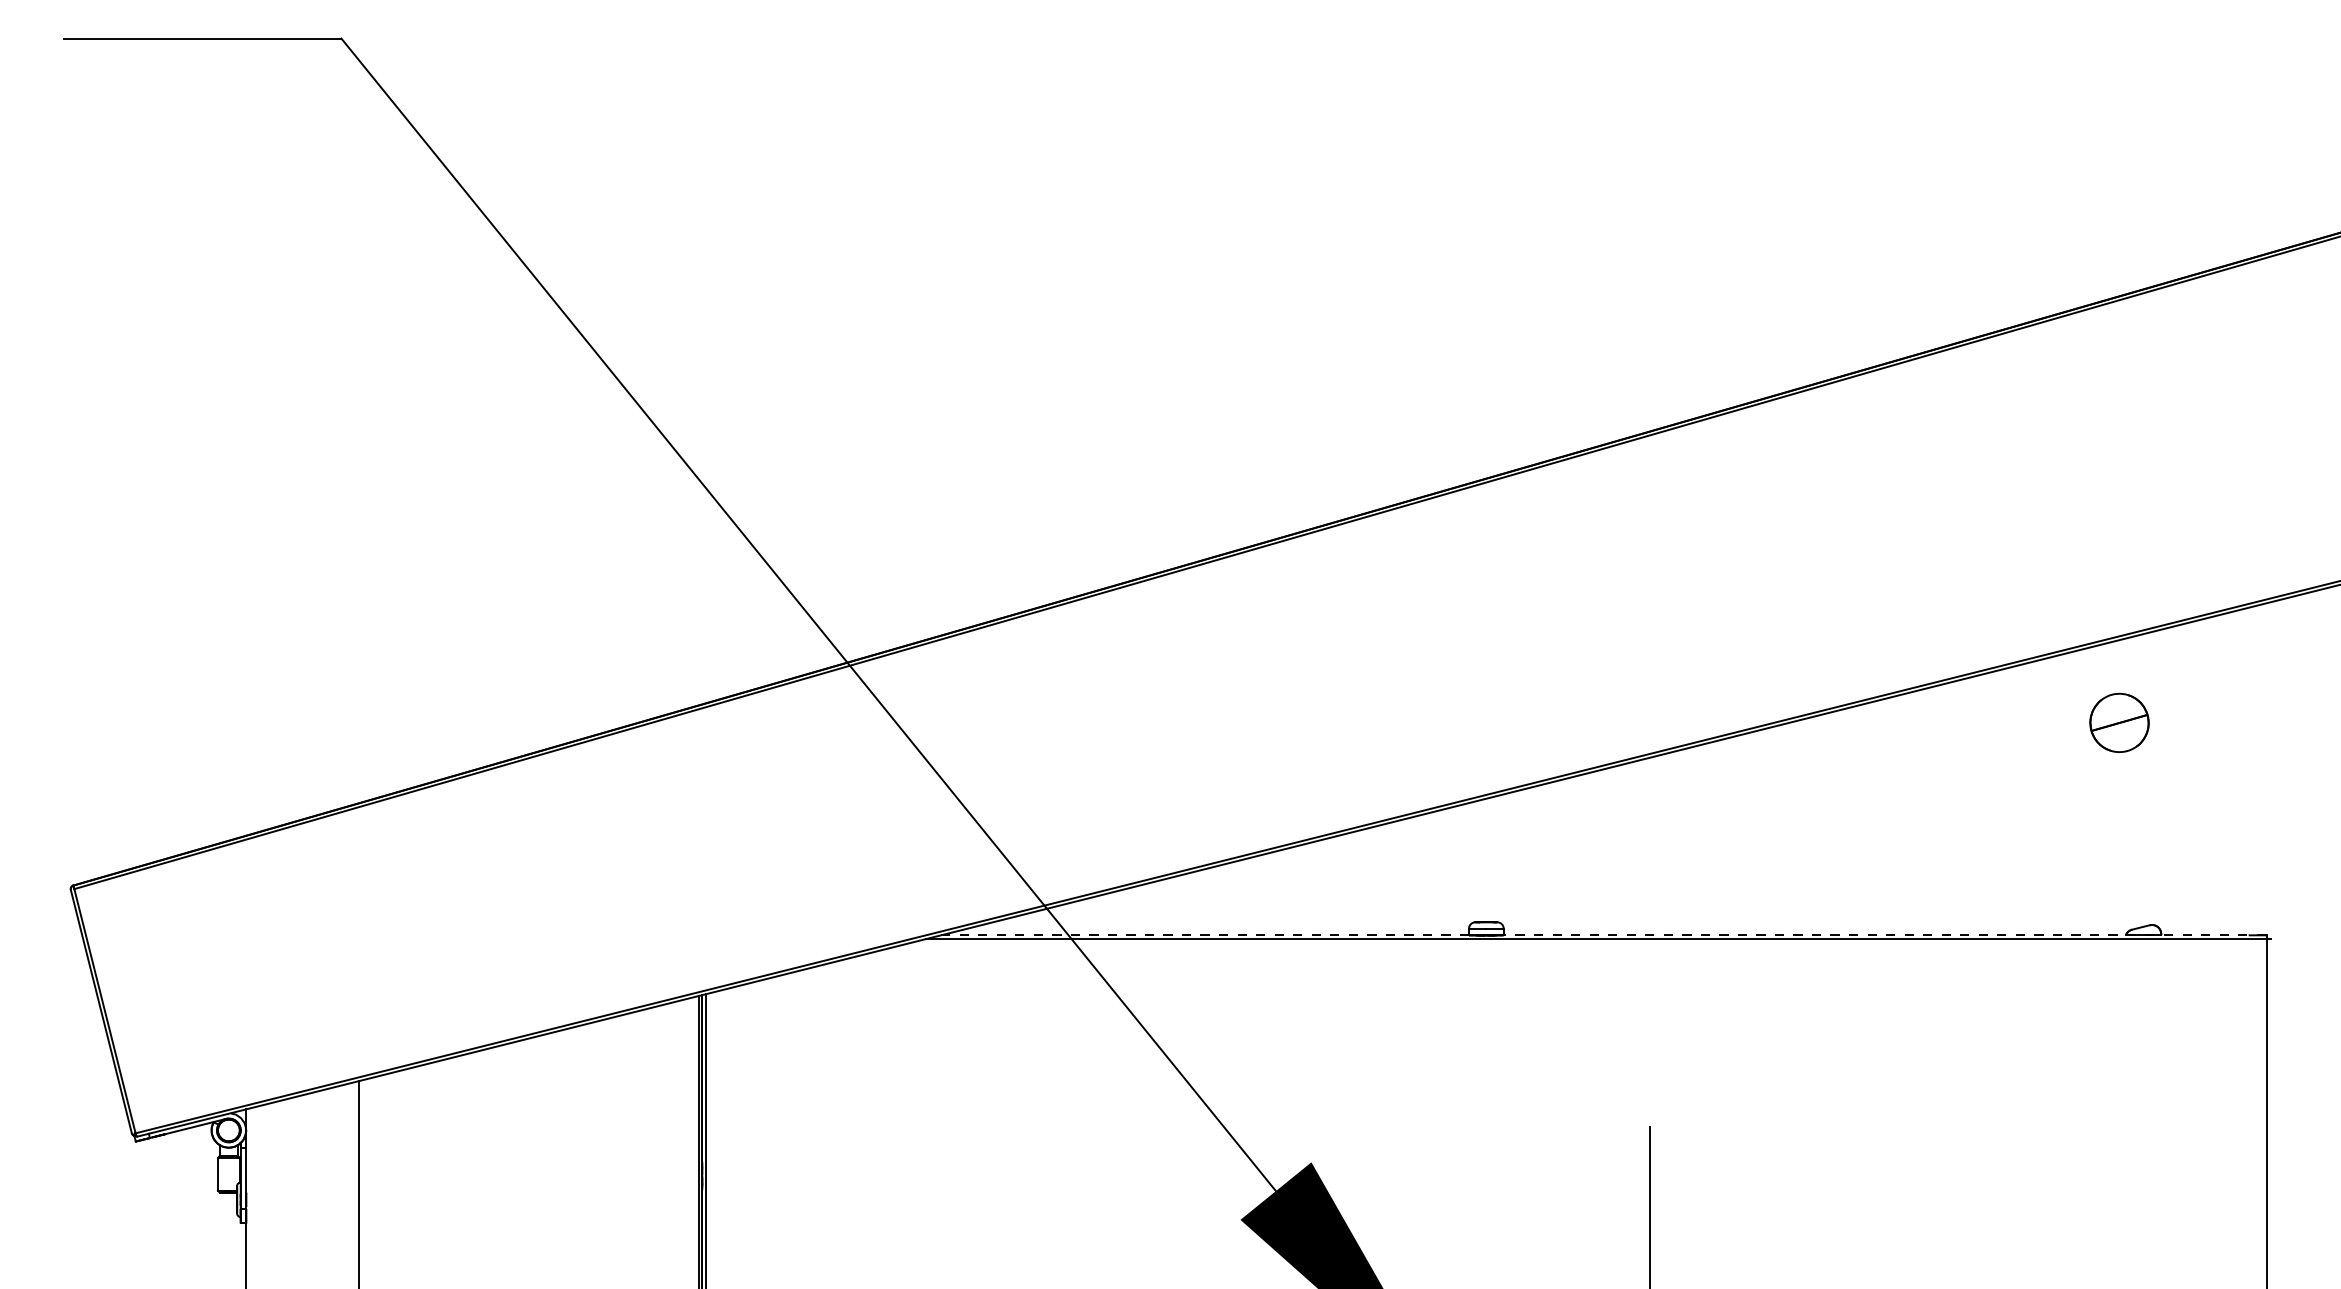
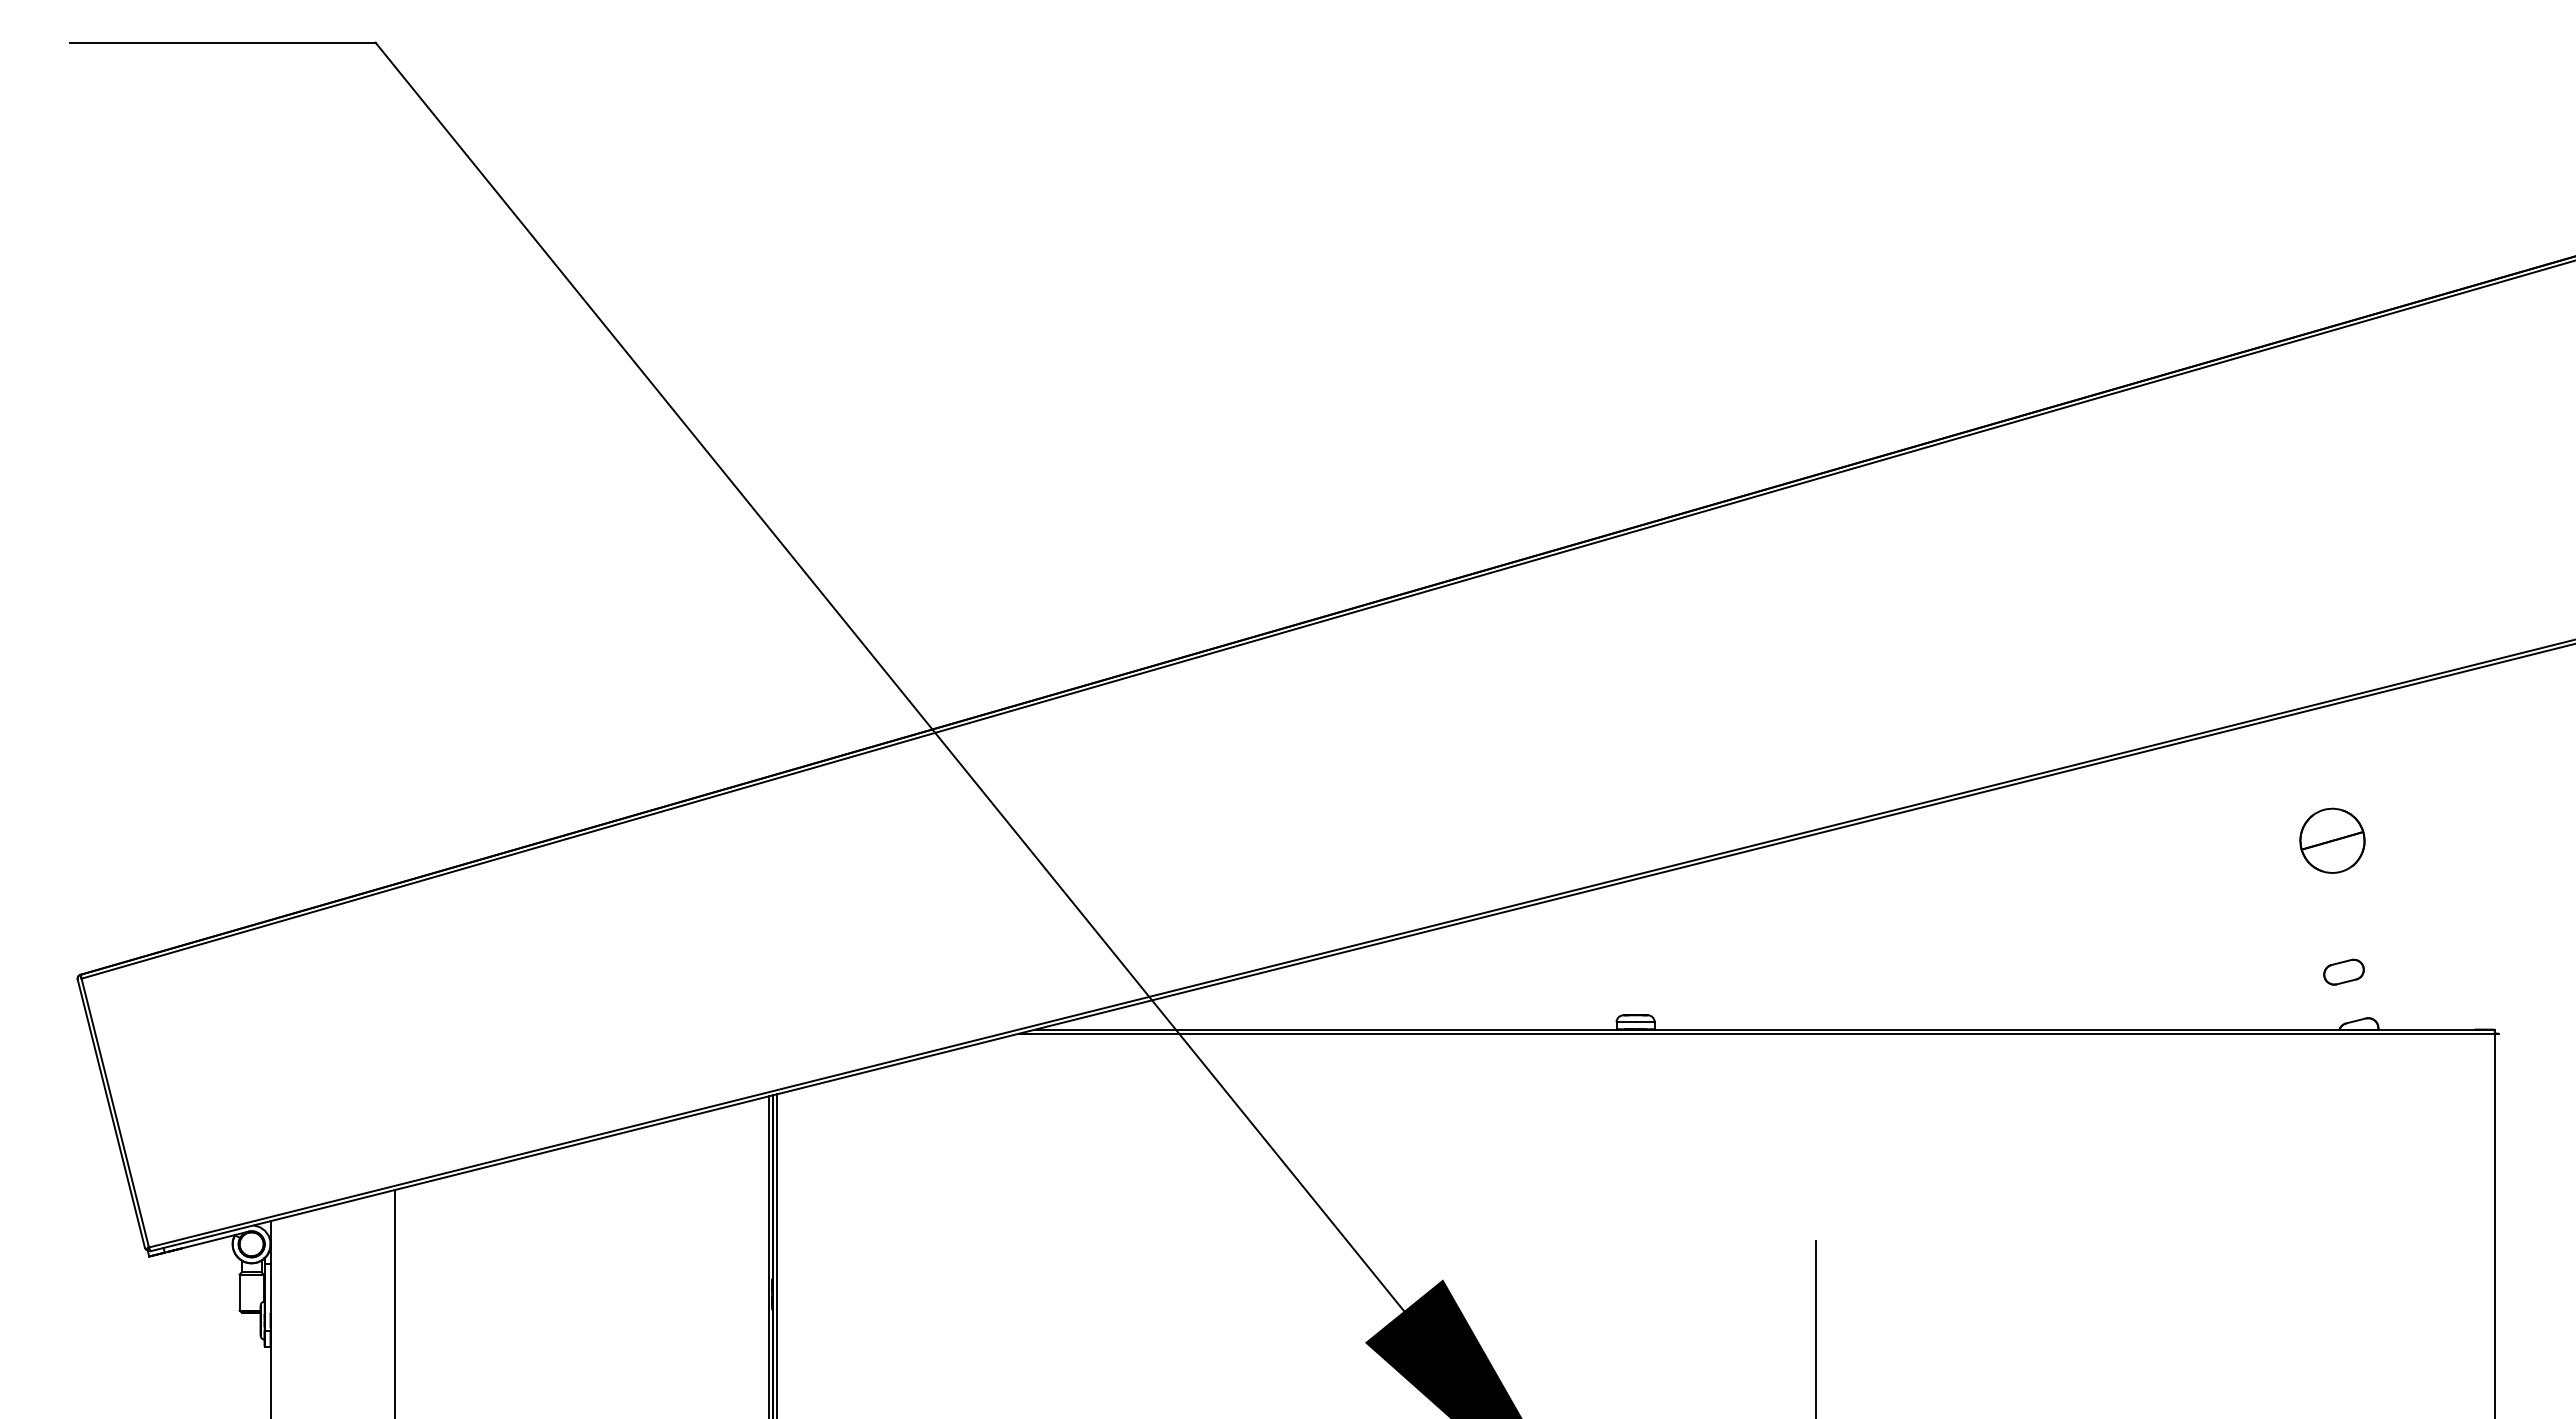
part: (2119, 722) -> (2332, 840), moved
part: (2129, 882) -> (2343, 971), added
line: (1604, 935) -> (1765, 1029), dashed -> solid

